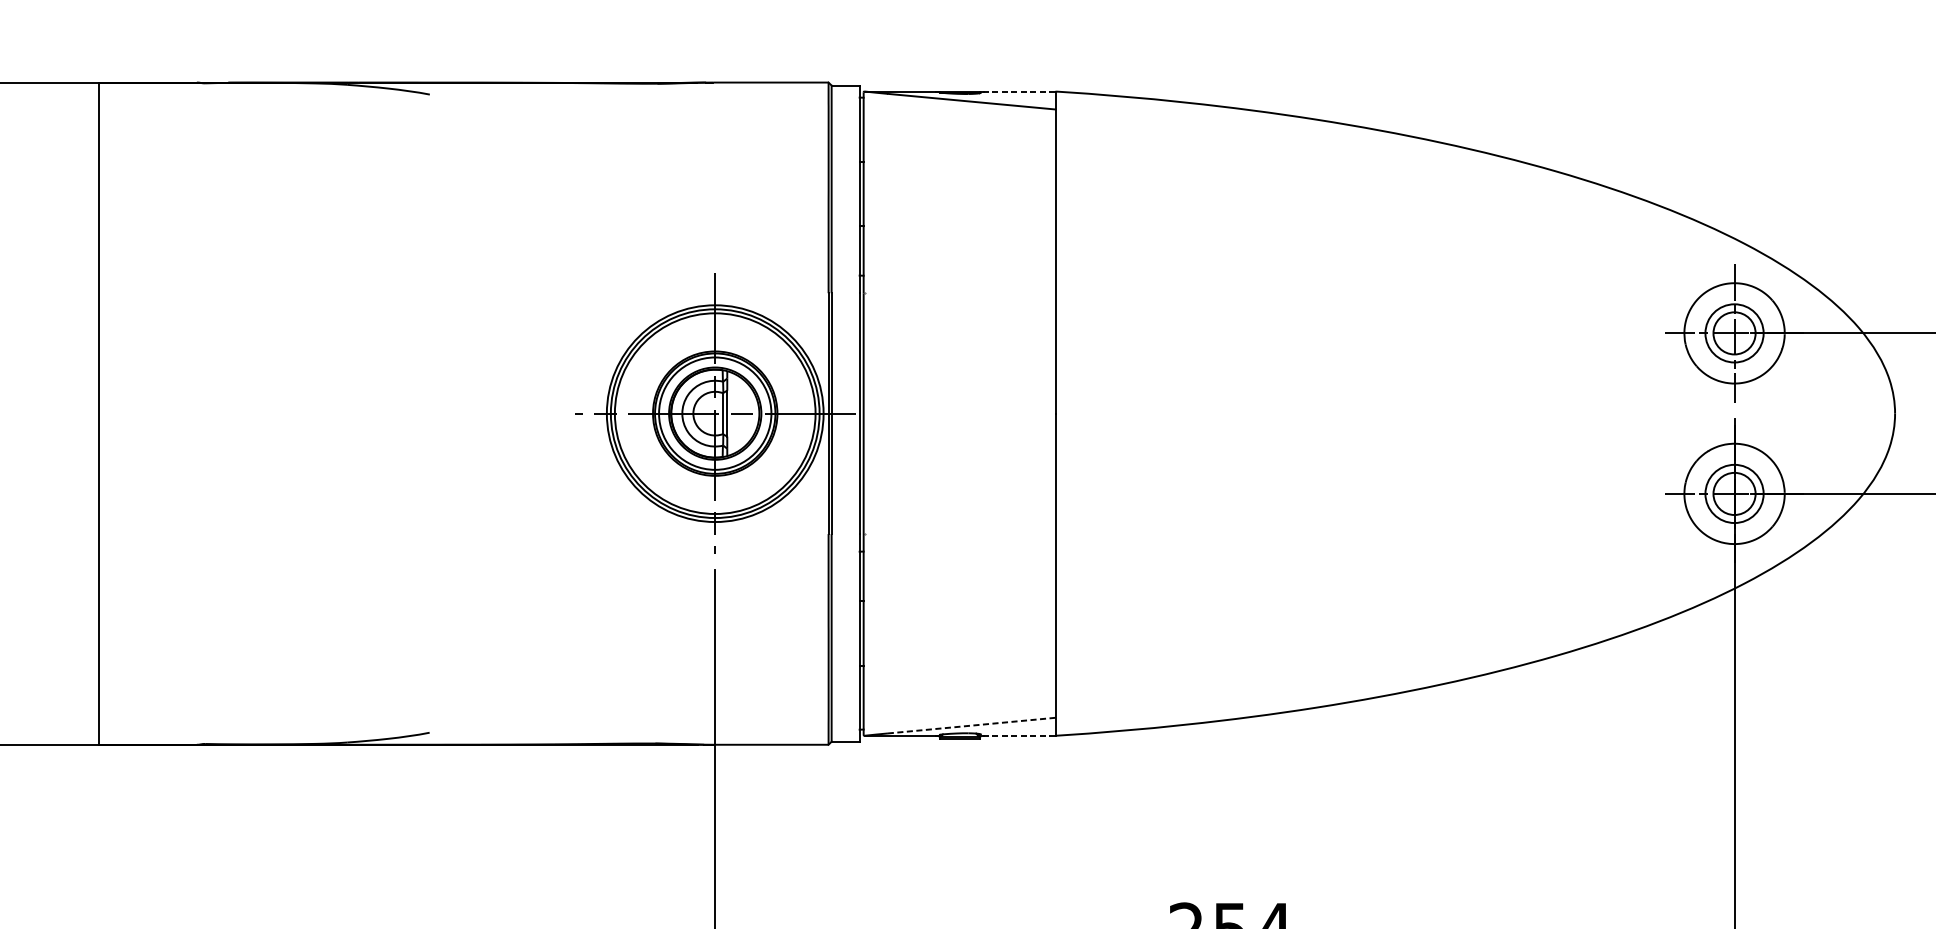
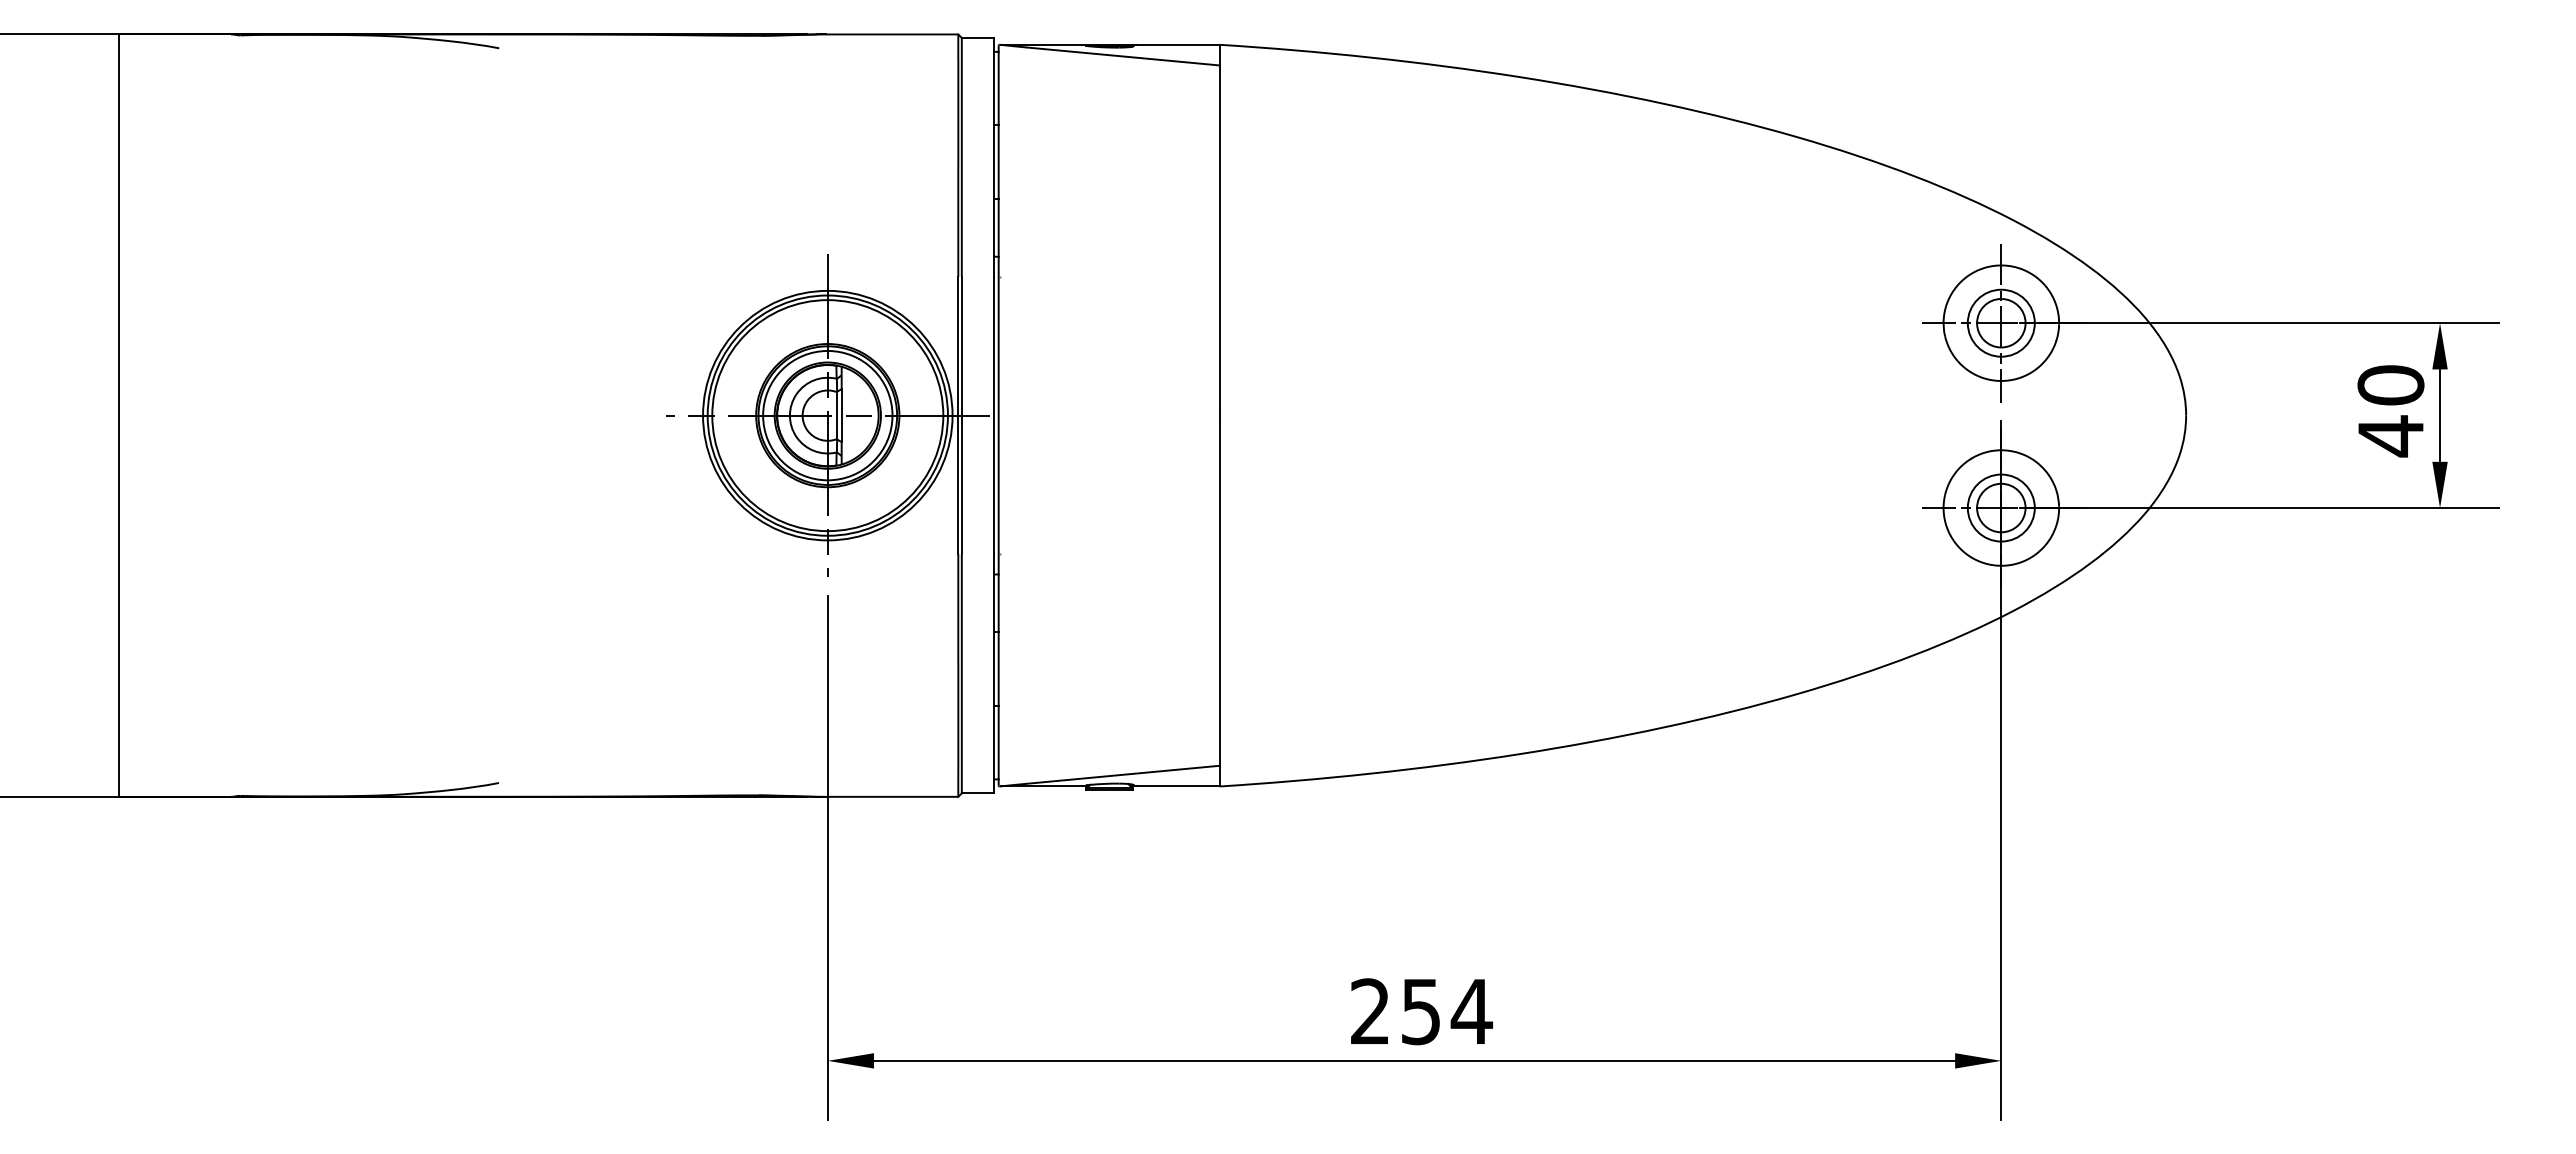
line: (1017, 91) -> (1175, 44), dashed -> solid
line: (972, 725) -> (1123, 774), dashed -> solid
line: (1016, 735) -> (1174, 786), dashed -> solid

